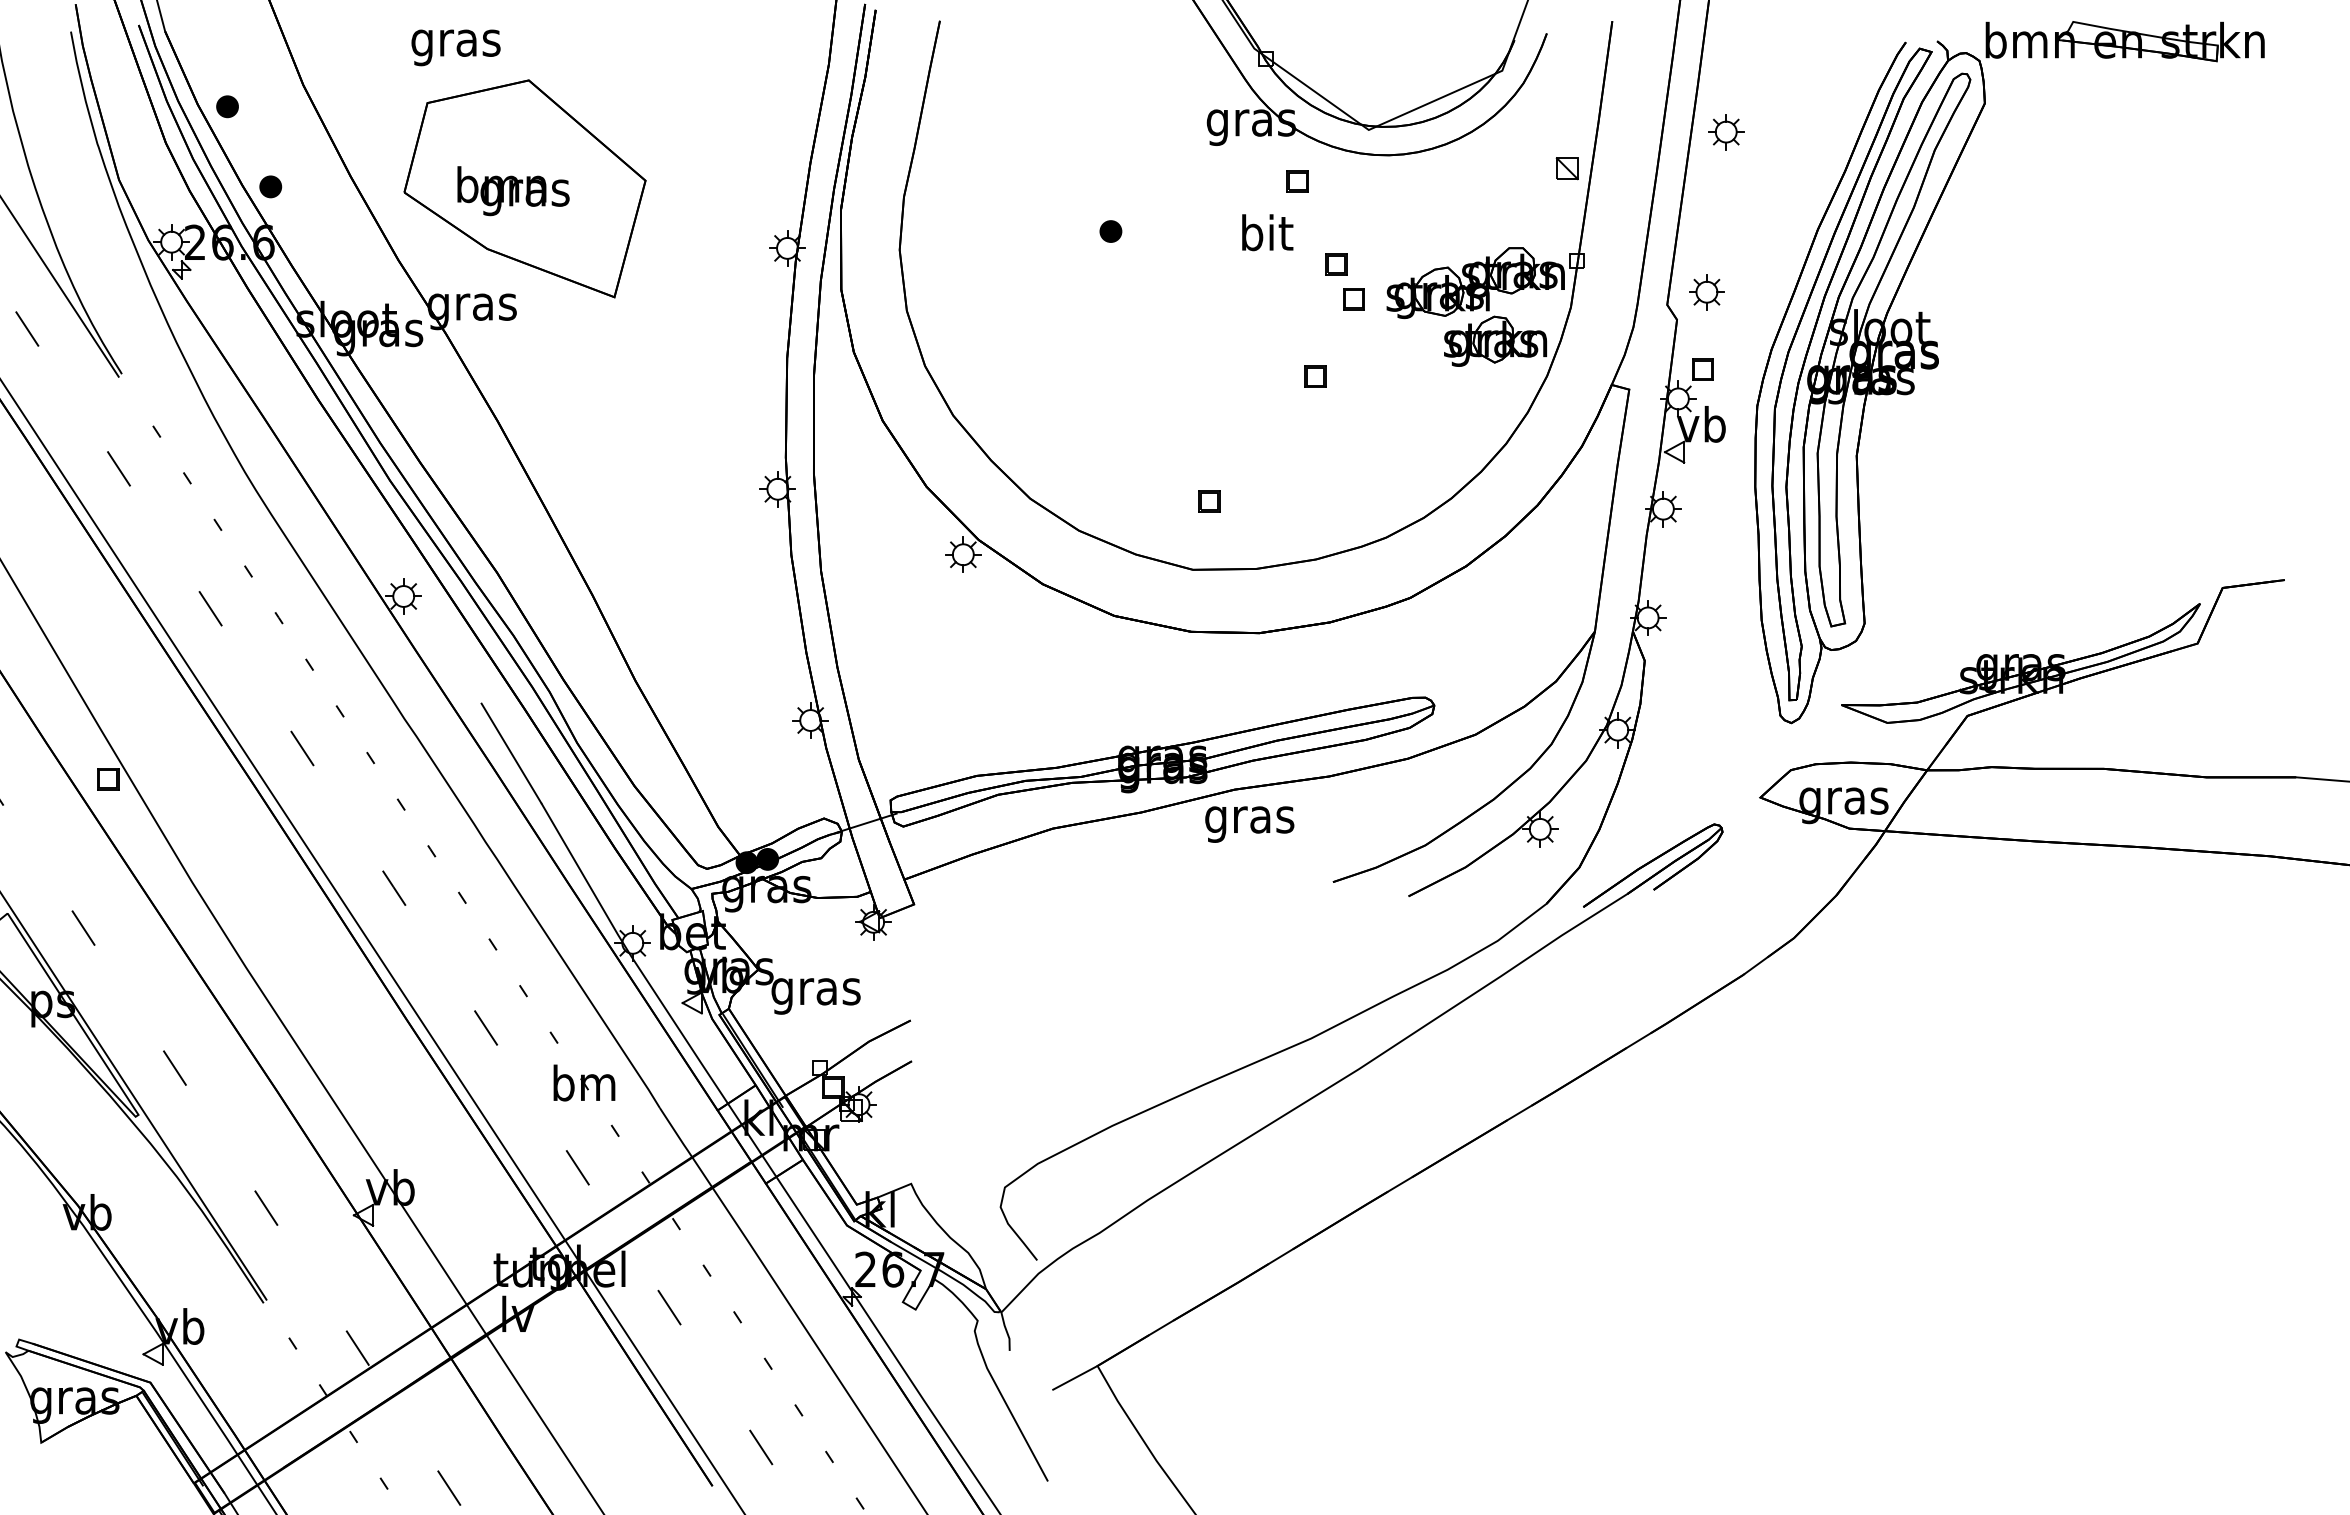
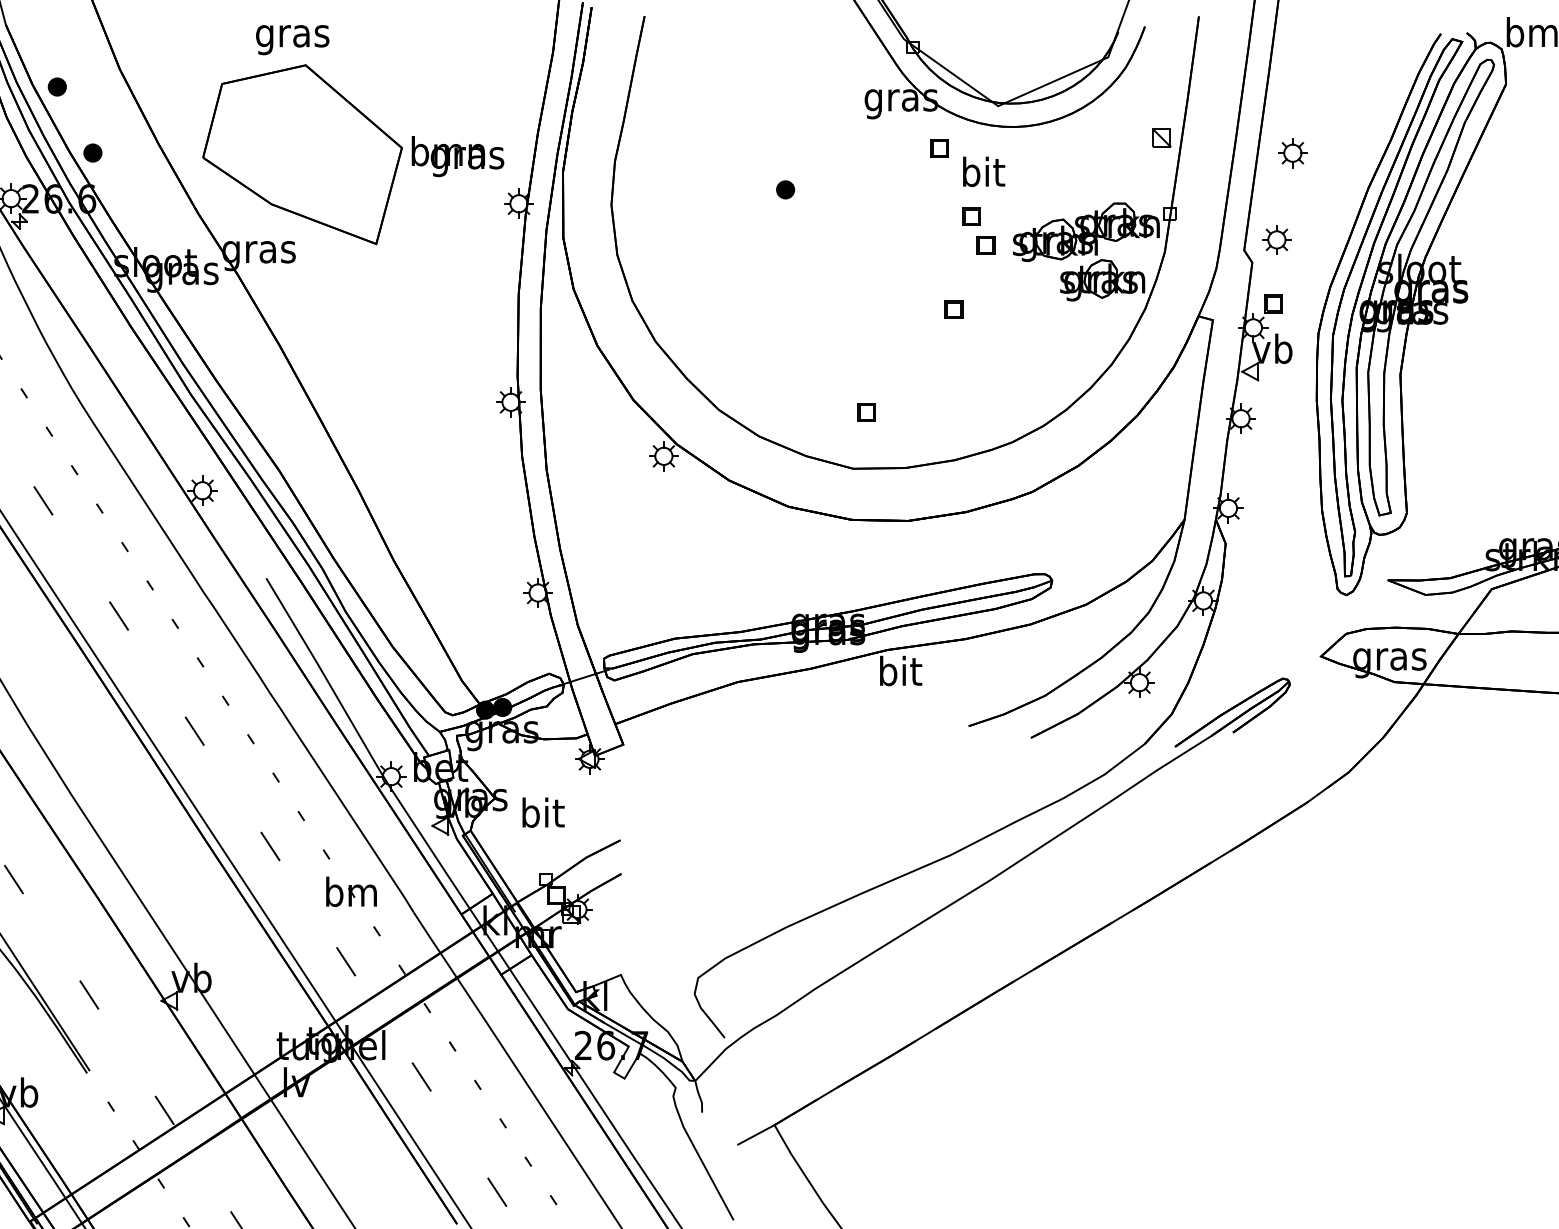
text: (455, 47) -> (292, 39), moved
part: (1726, 132) -> (1293, 153), moved
text: (513, 191) -> (457, 156), moved
text: (1267, 232) -> (983, 171), moved
text: (1249, 819) -> (899, 674), gras -> bit
text: (815, 991) -> (542, 816), gras -> bit

